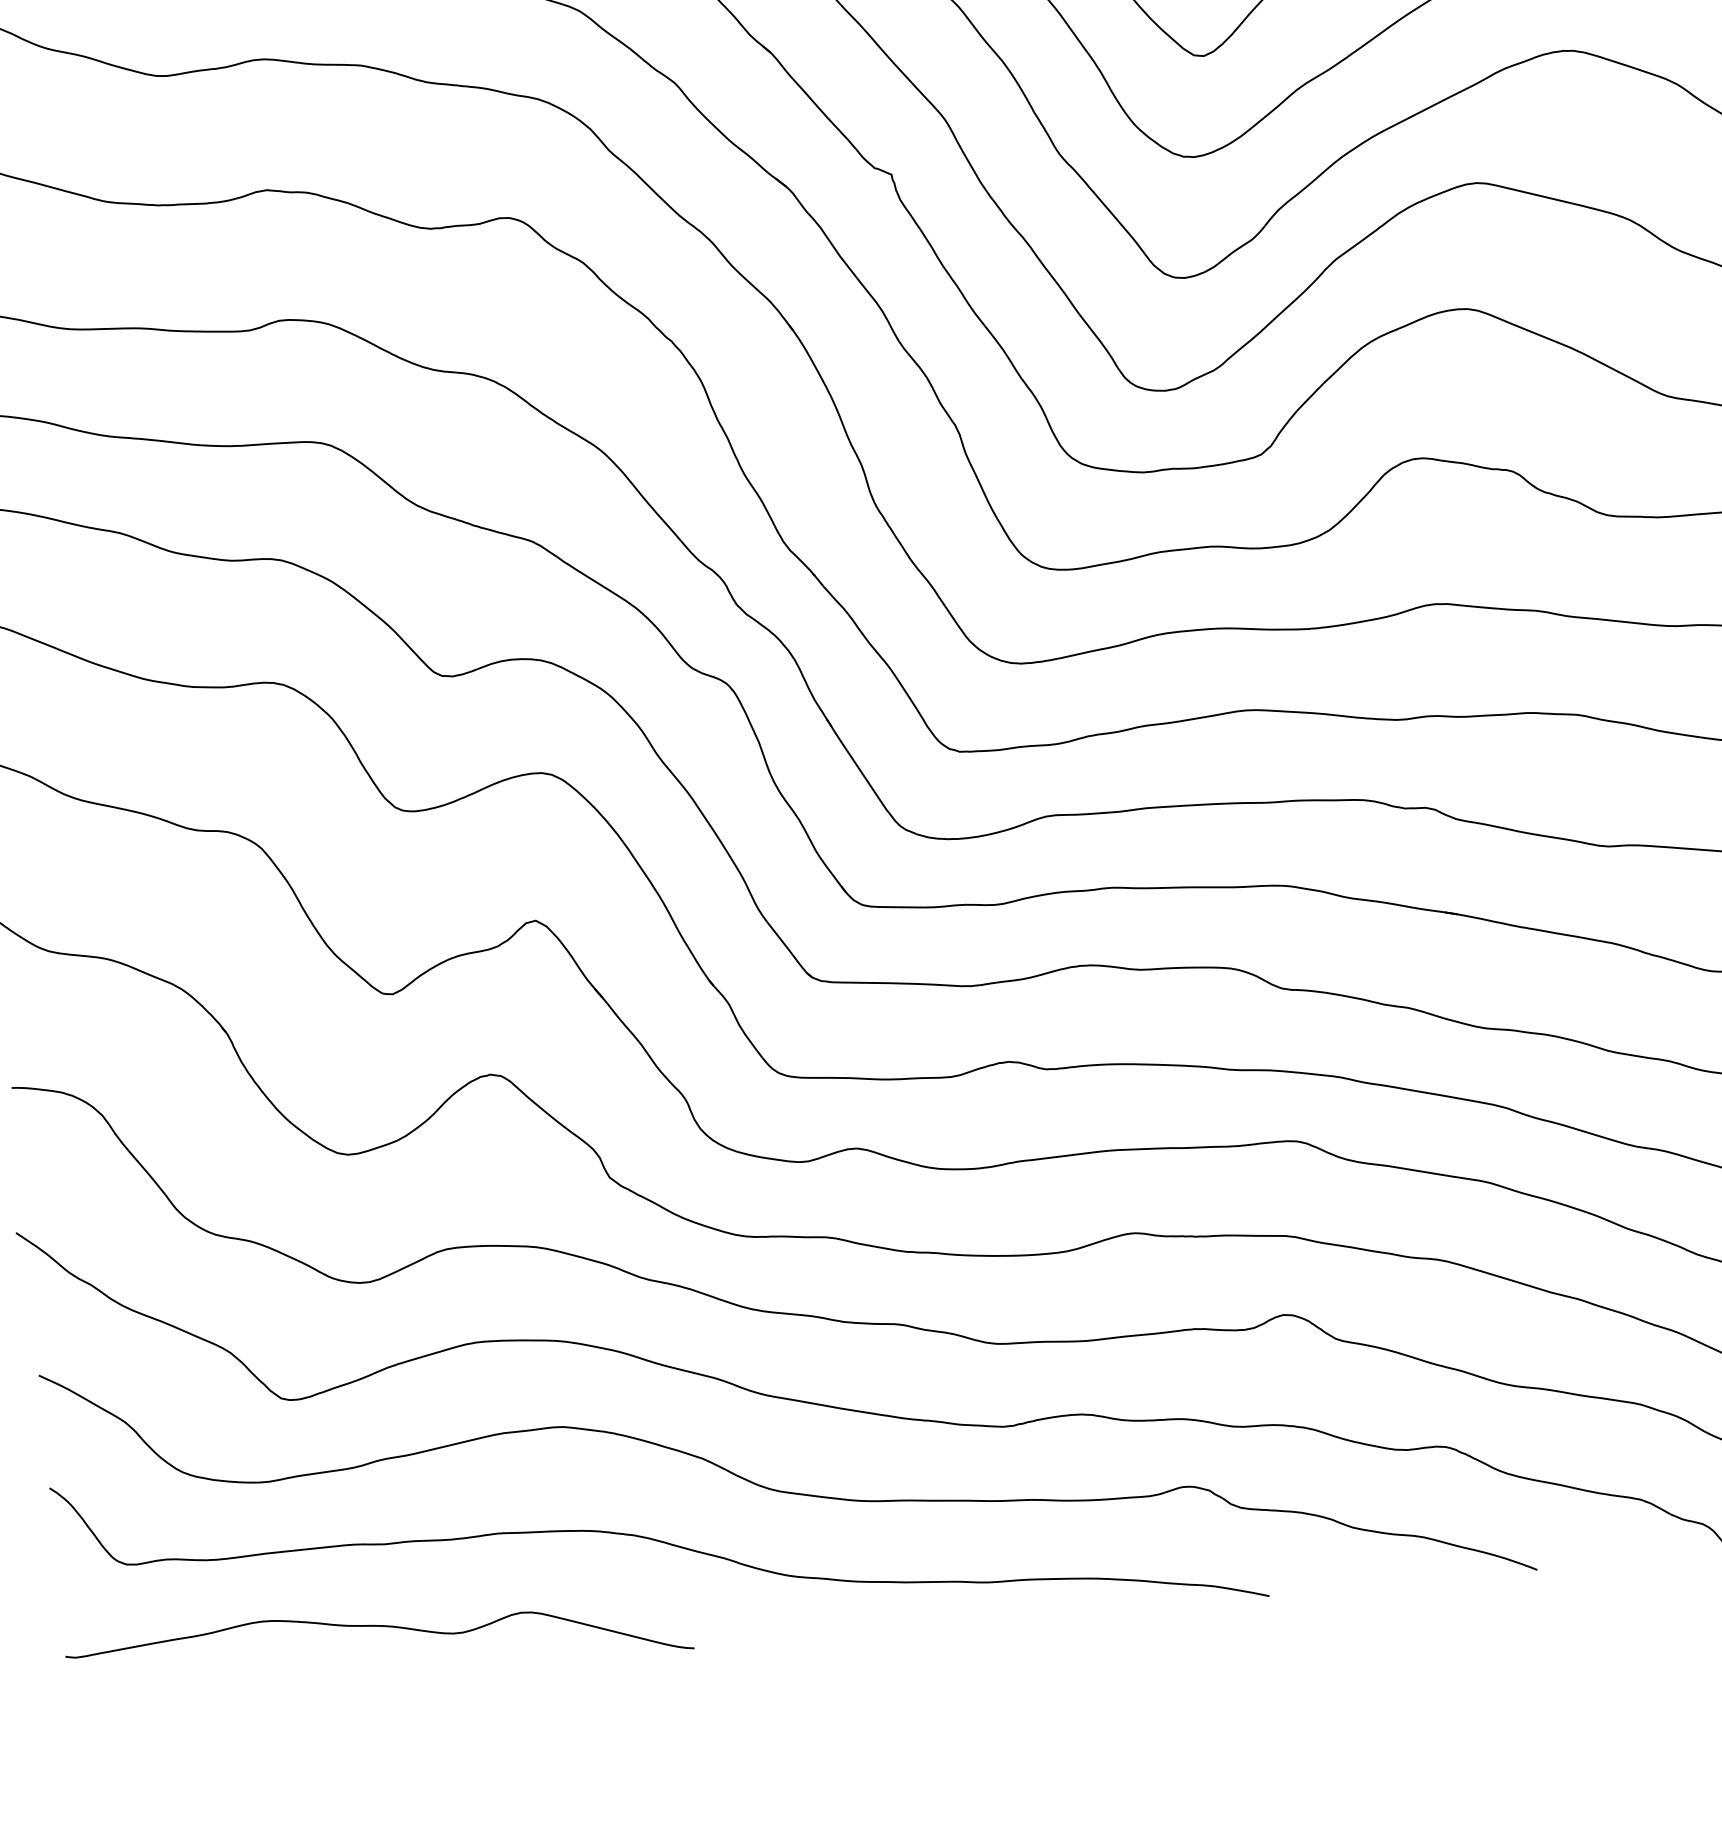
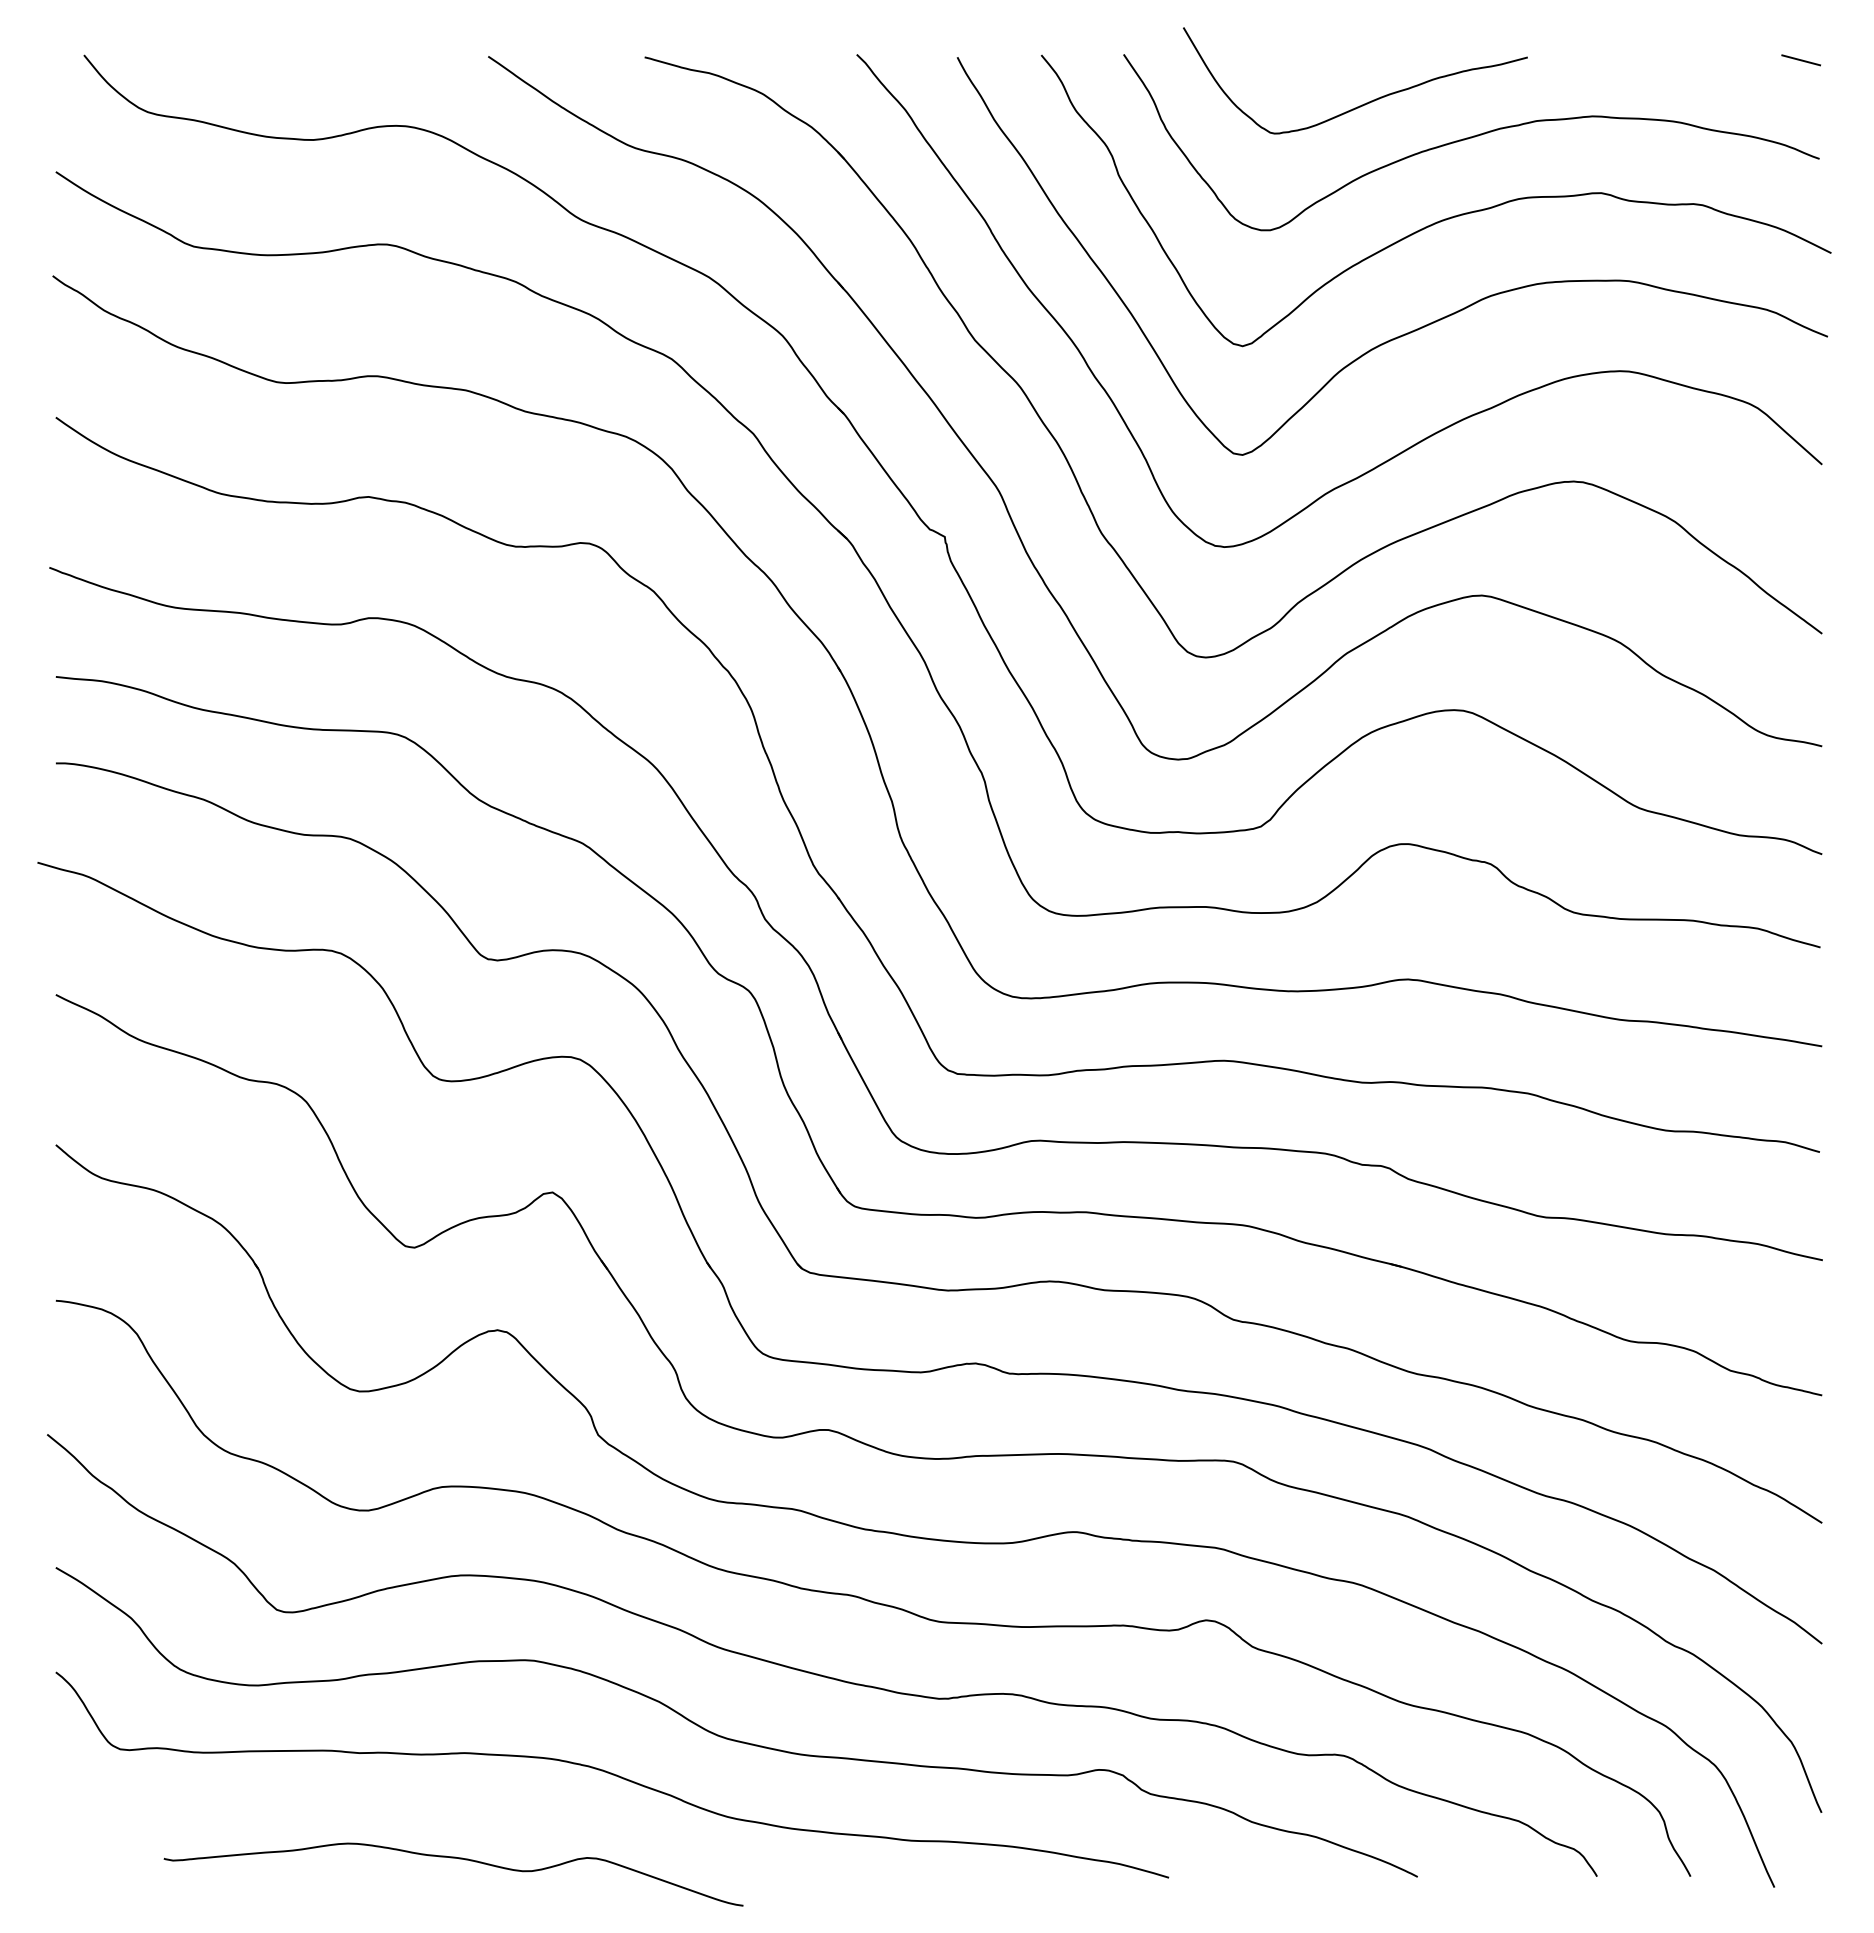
curve: (377, 1626) -> (453, 1858), moved

